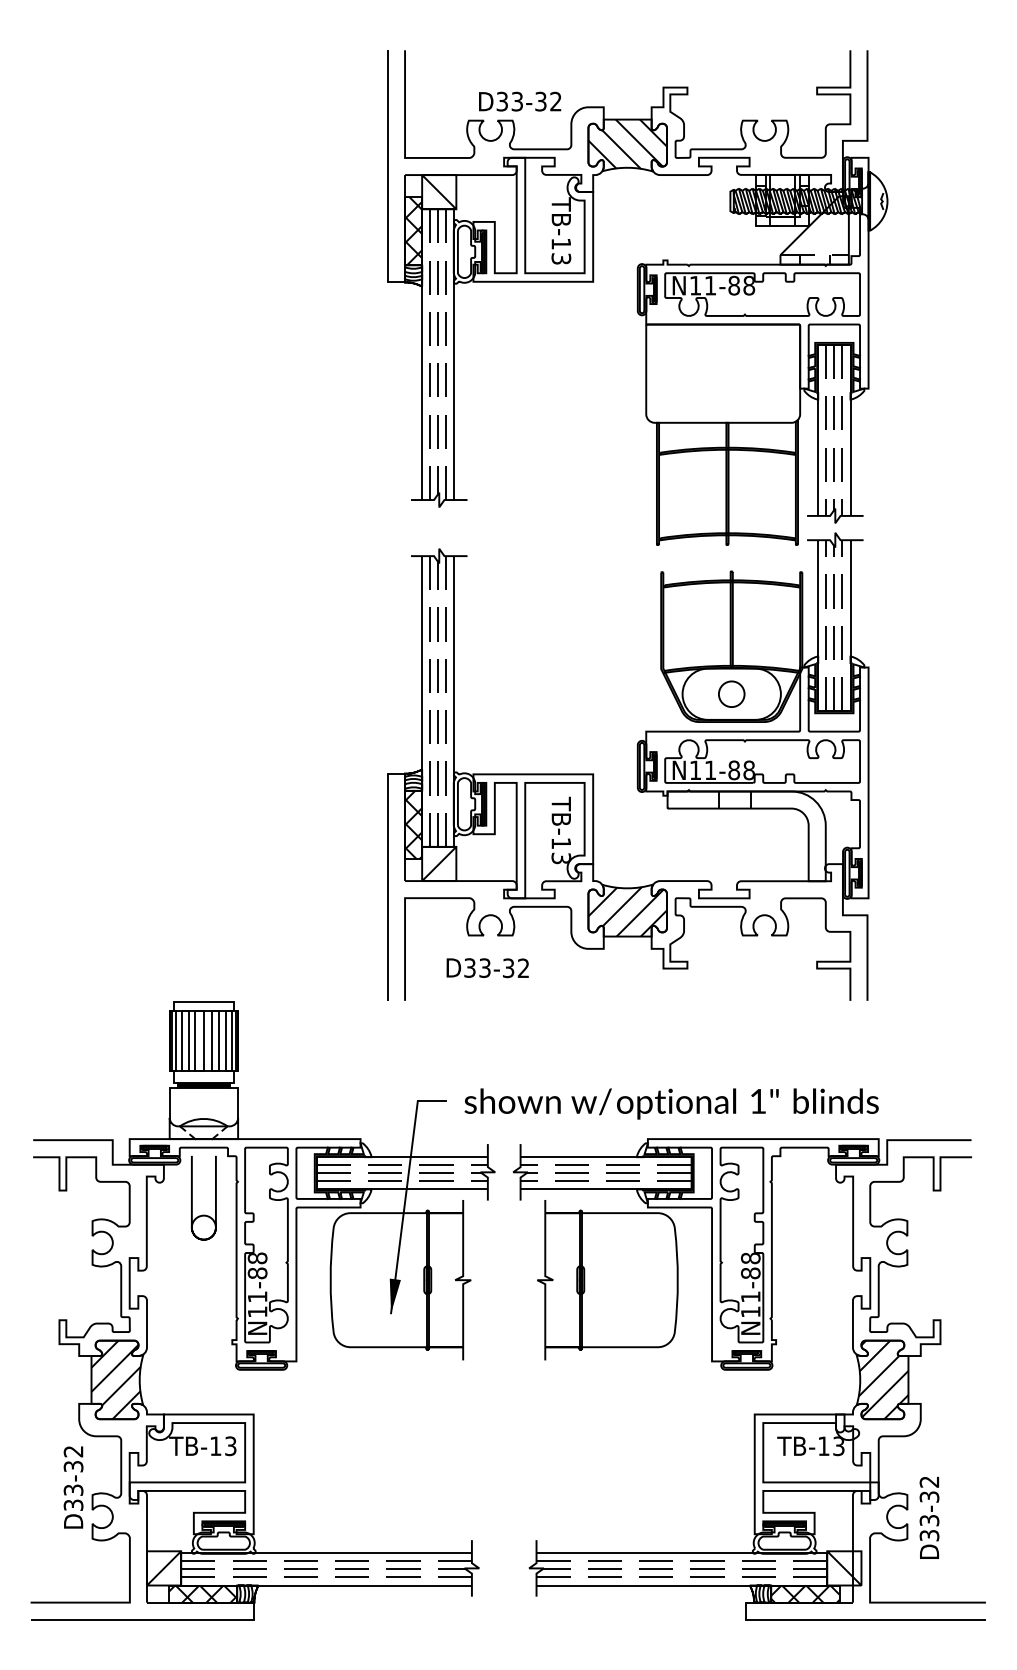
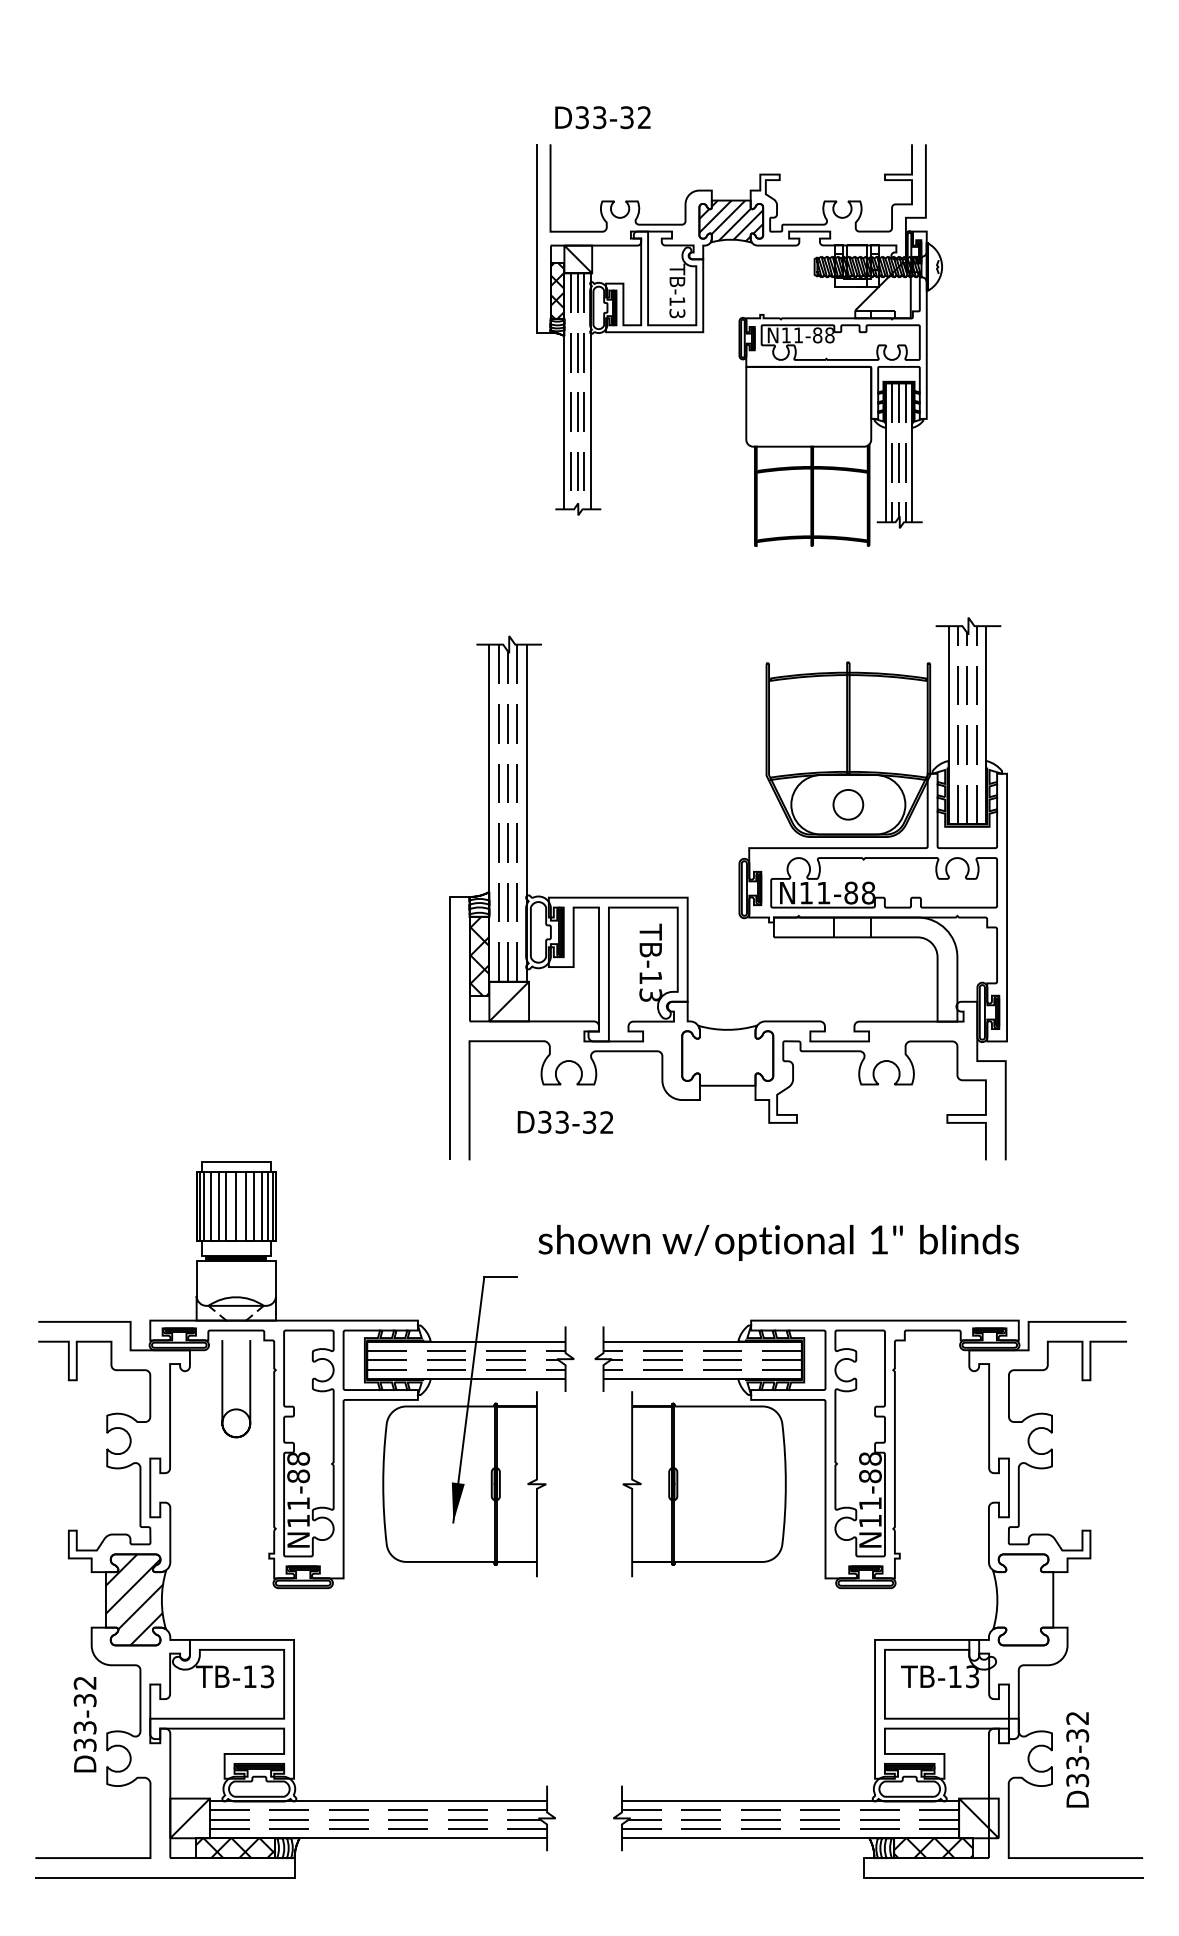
part: (637, 298) -> (739, 345), size x0.7
hatch: (627, 911) -> (727, 1056), removed
text: (671, 1103) -> (778, 1242), moved
hatch: (883, 1379) -> (1024, 1599), removed

